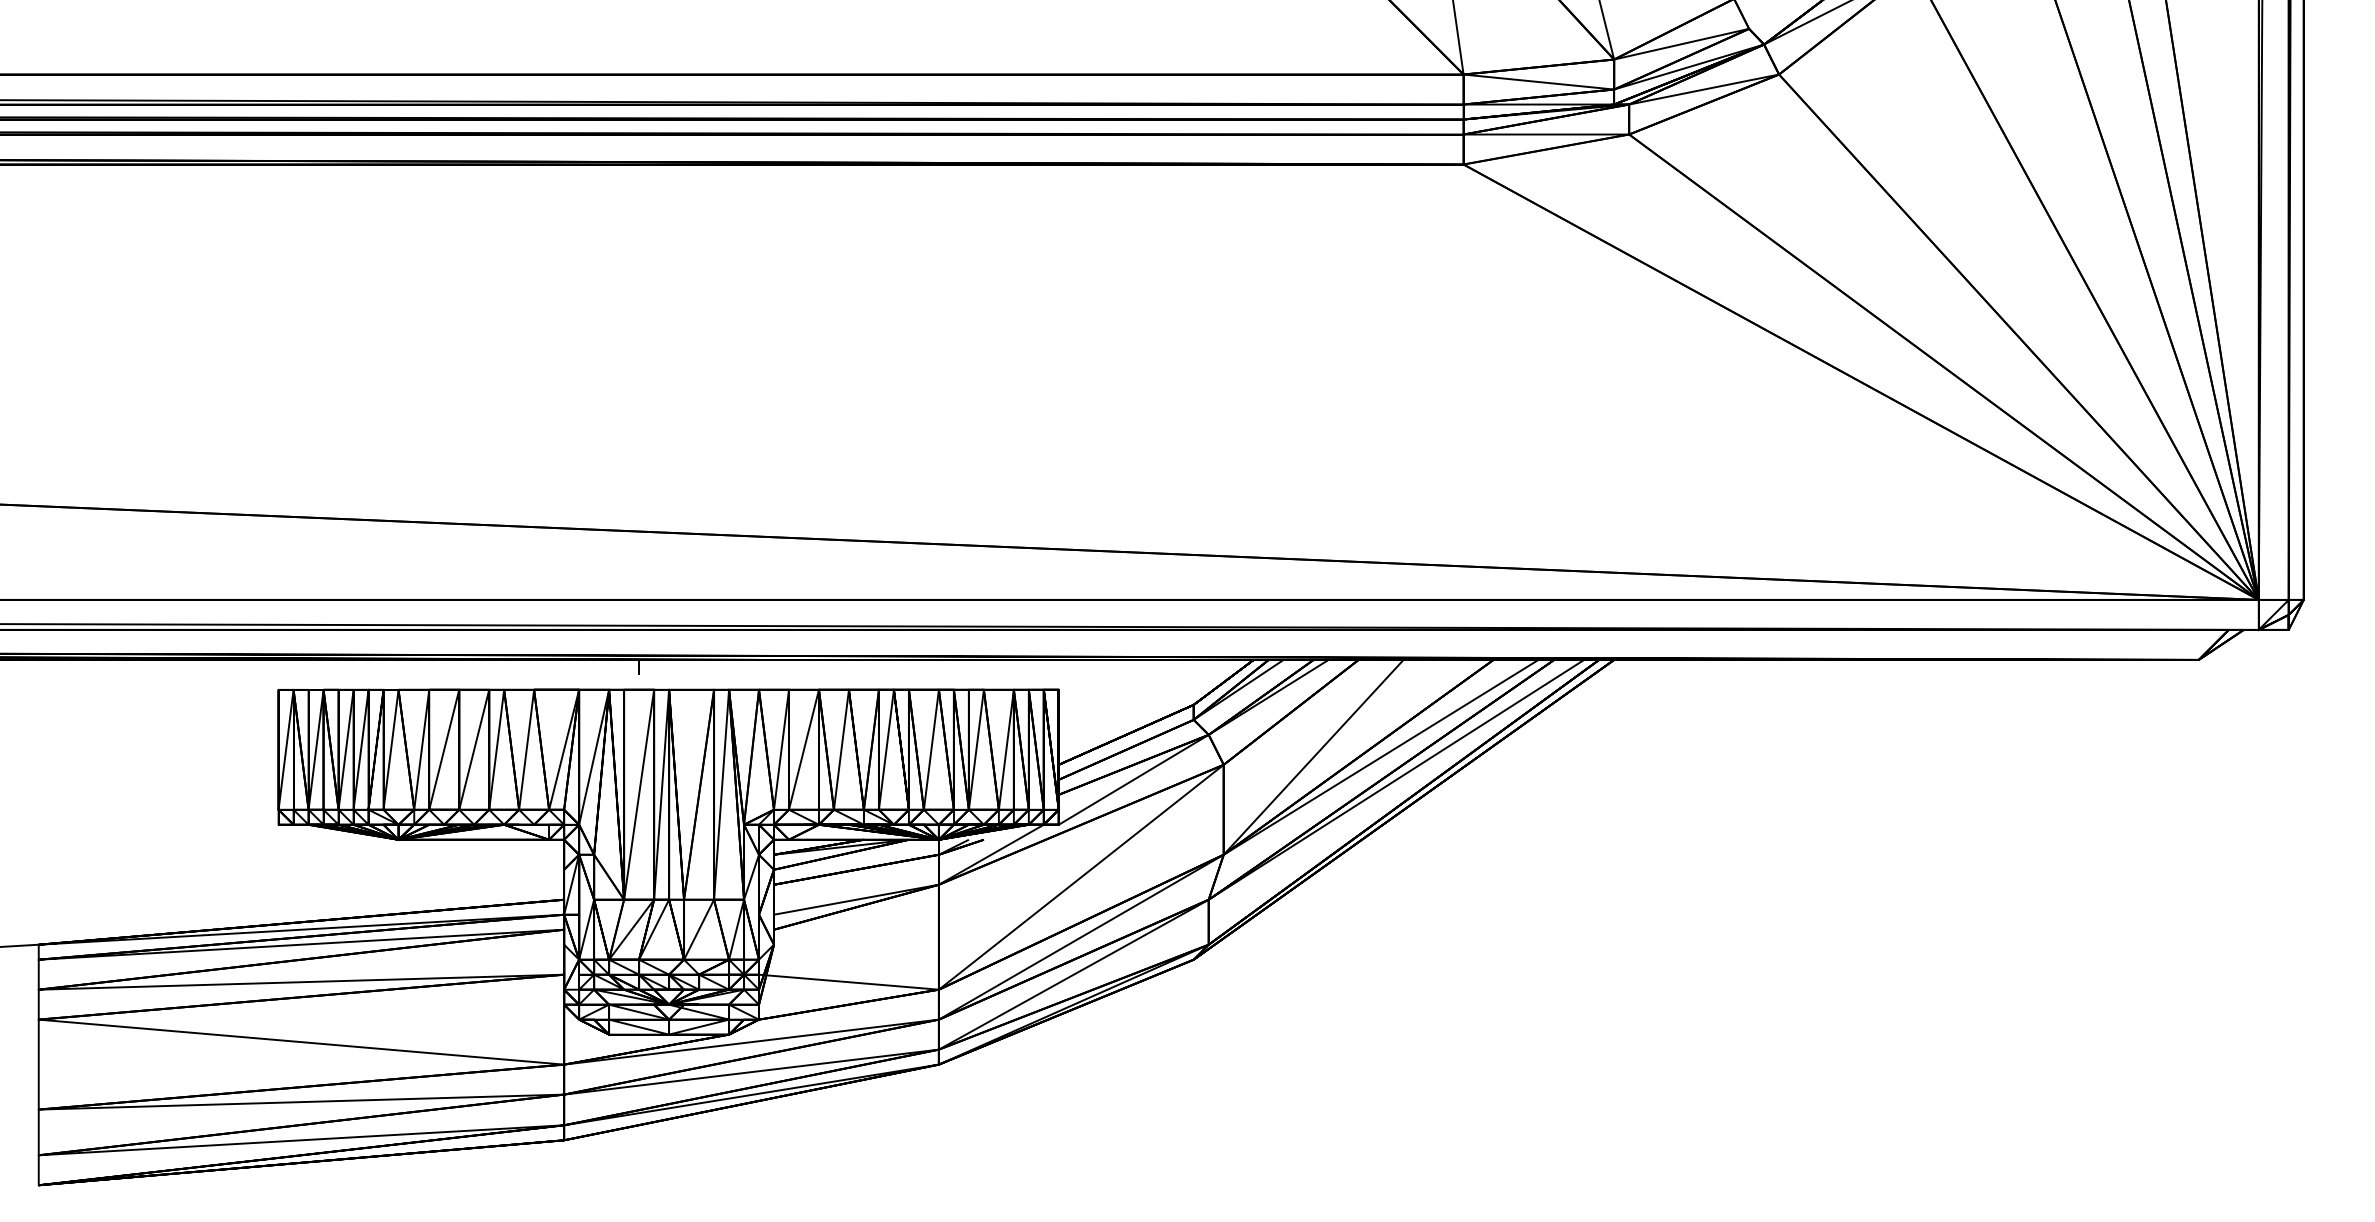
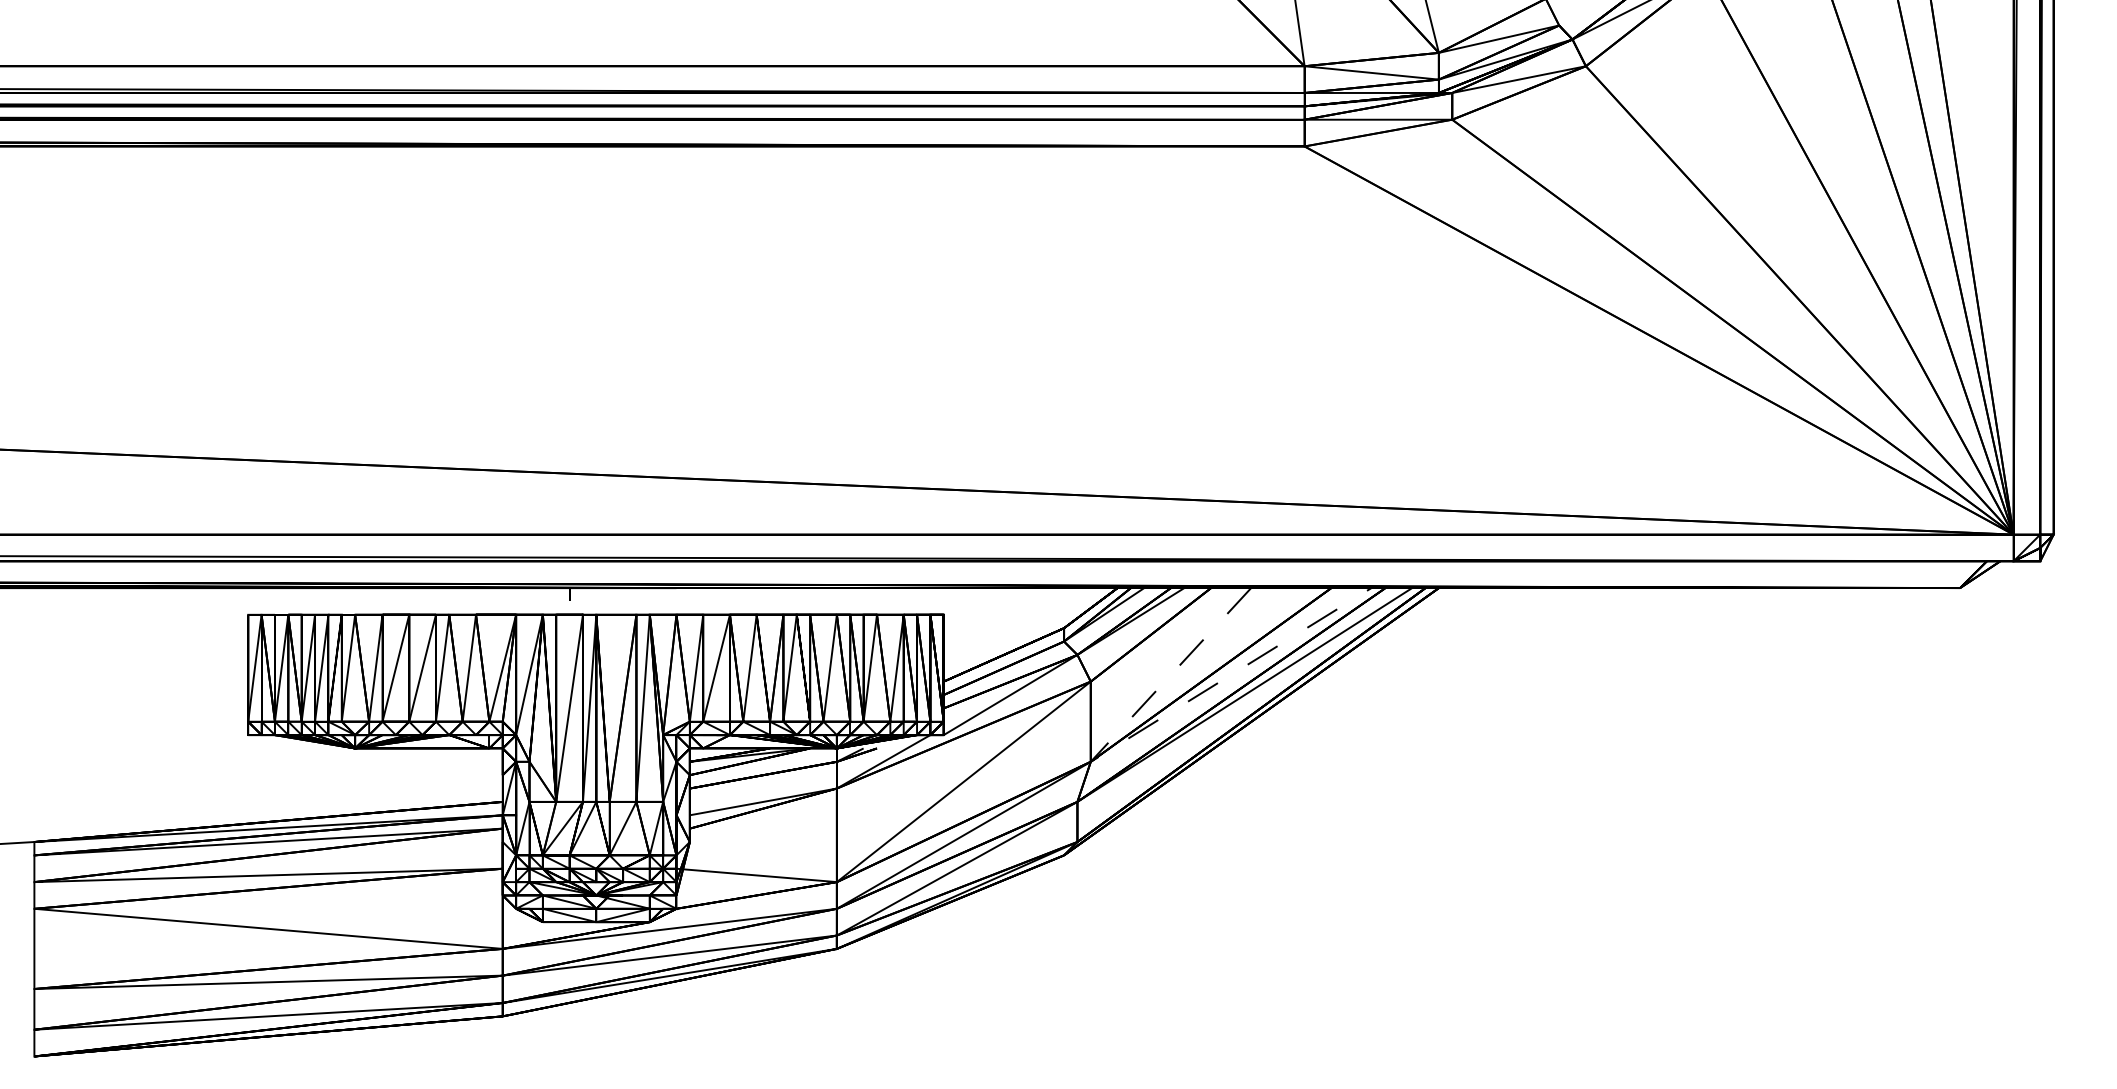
line: (1267, 827) -> (1129, 737), solid -> dashed

